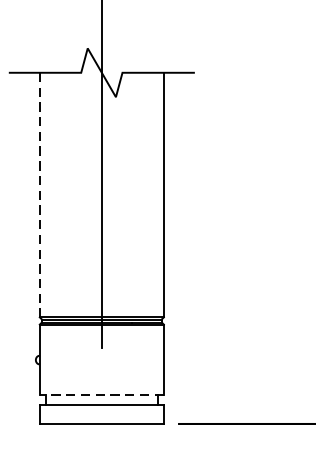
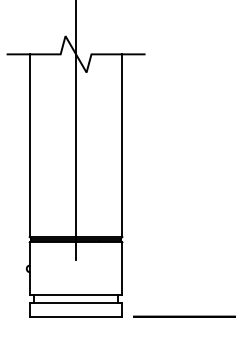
line: (39, 196) -> (29, 146), dashed -> solid
line: (101, 394) -> (75, 294), dashed -> solid

